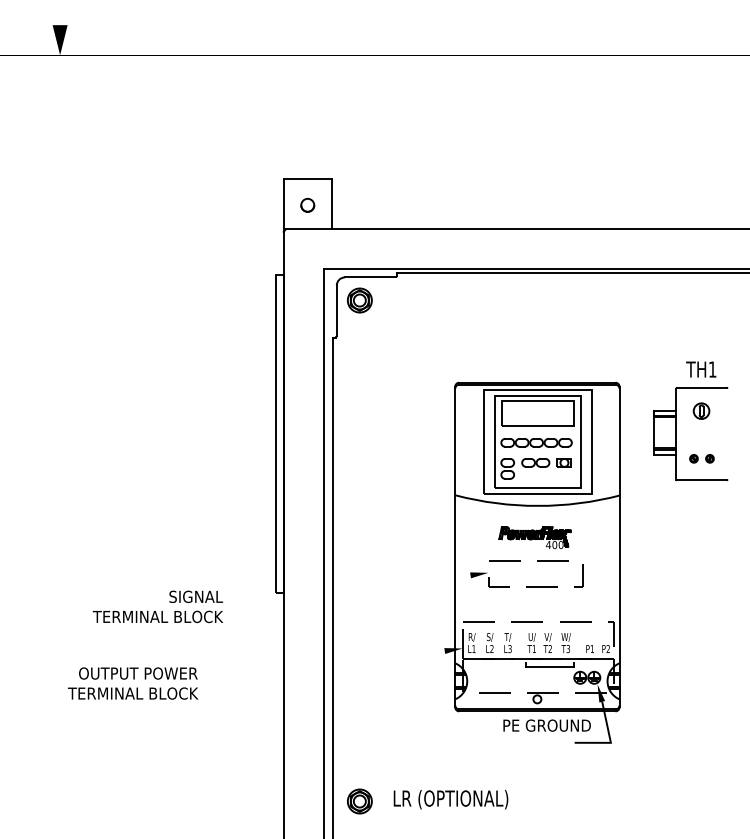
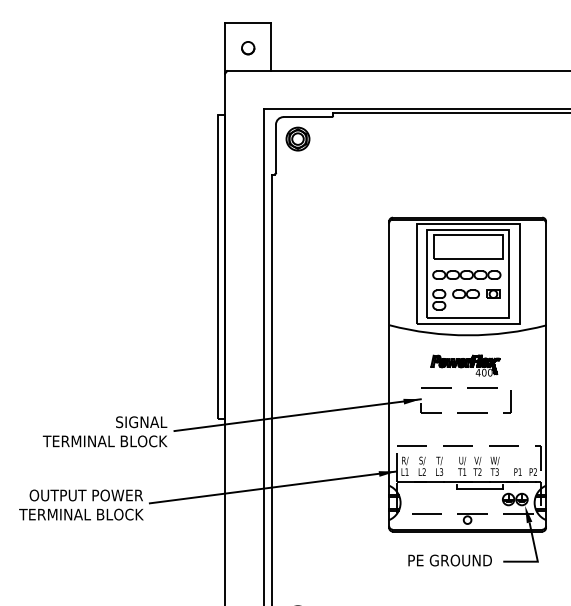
line: (359, 589) -> (297, 415), added
line: (333, 664) -> (272, 486), added
text: (546, 725) -> (449, 560), moved

